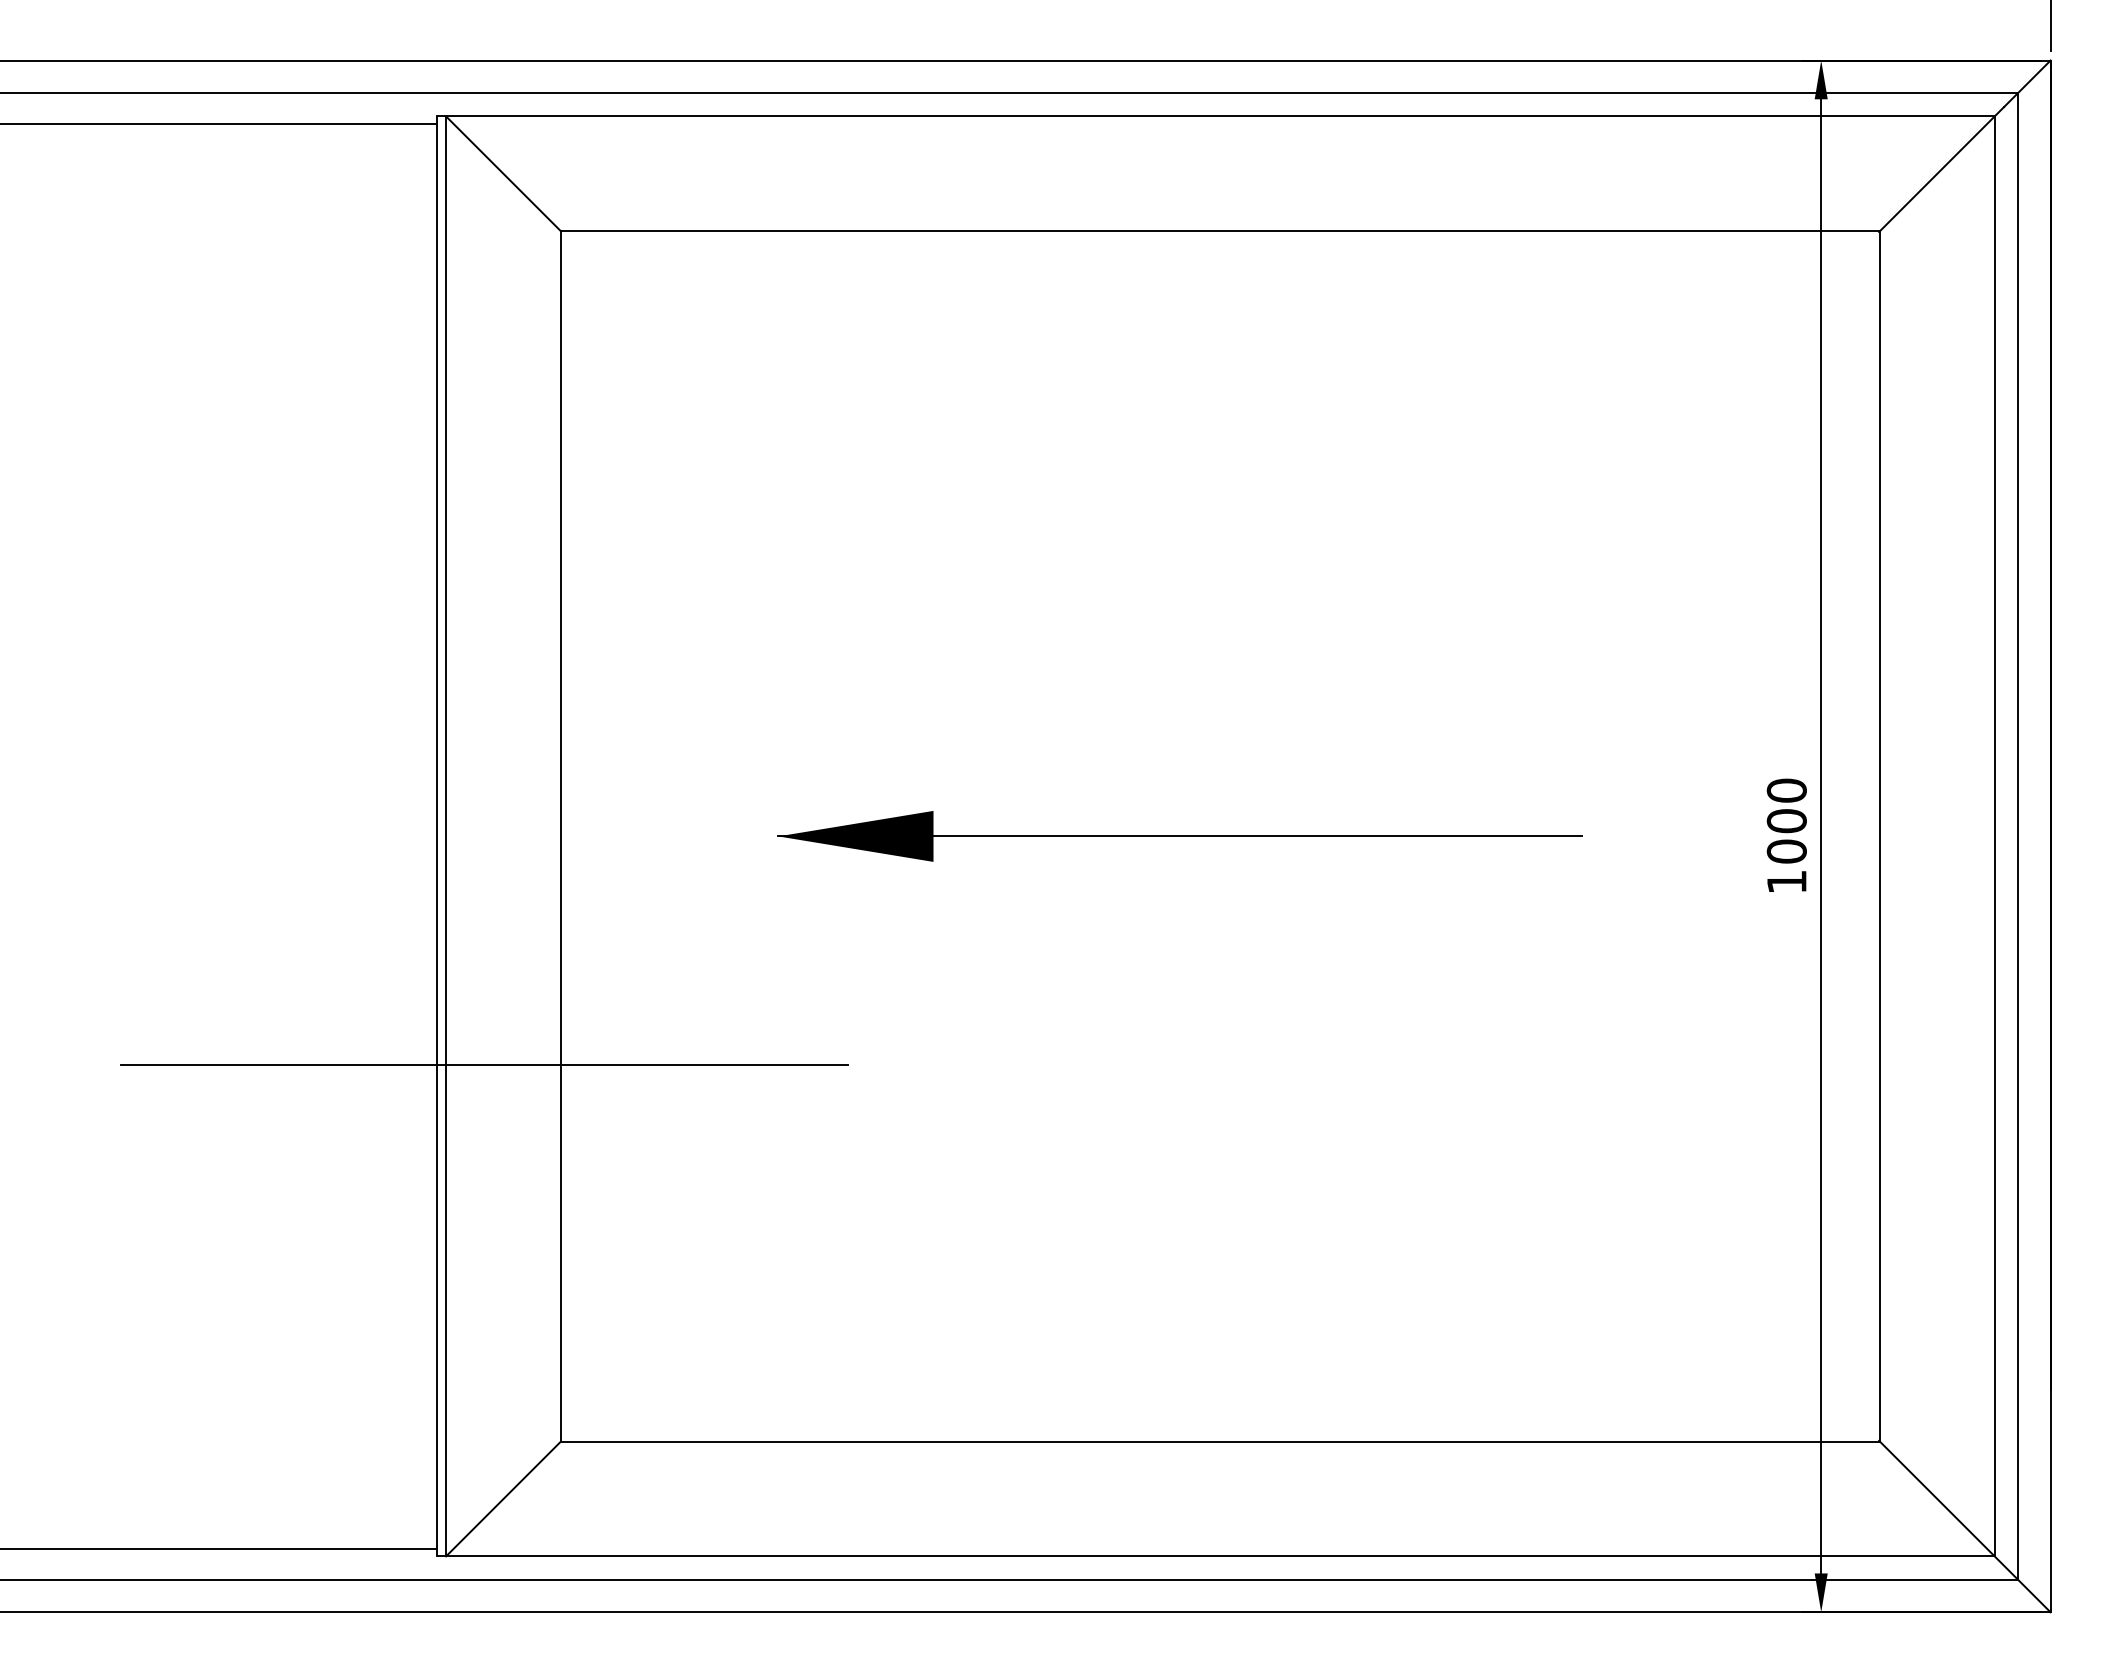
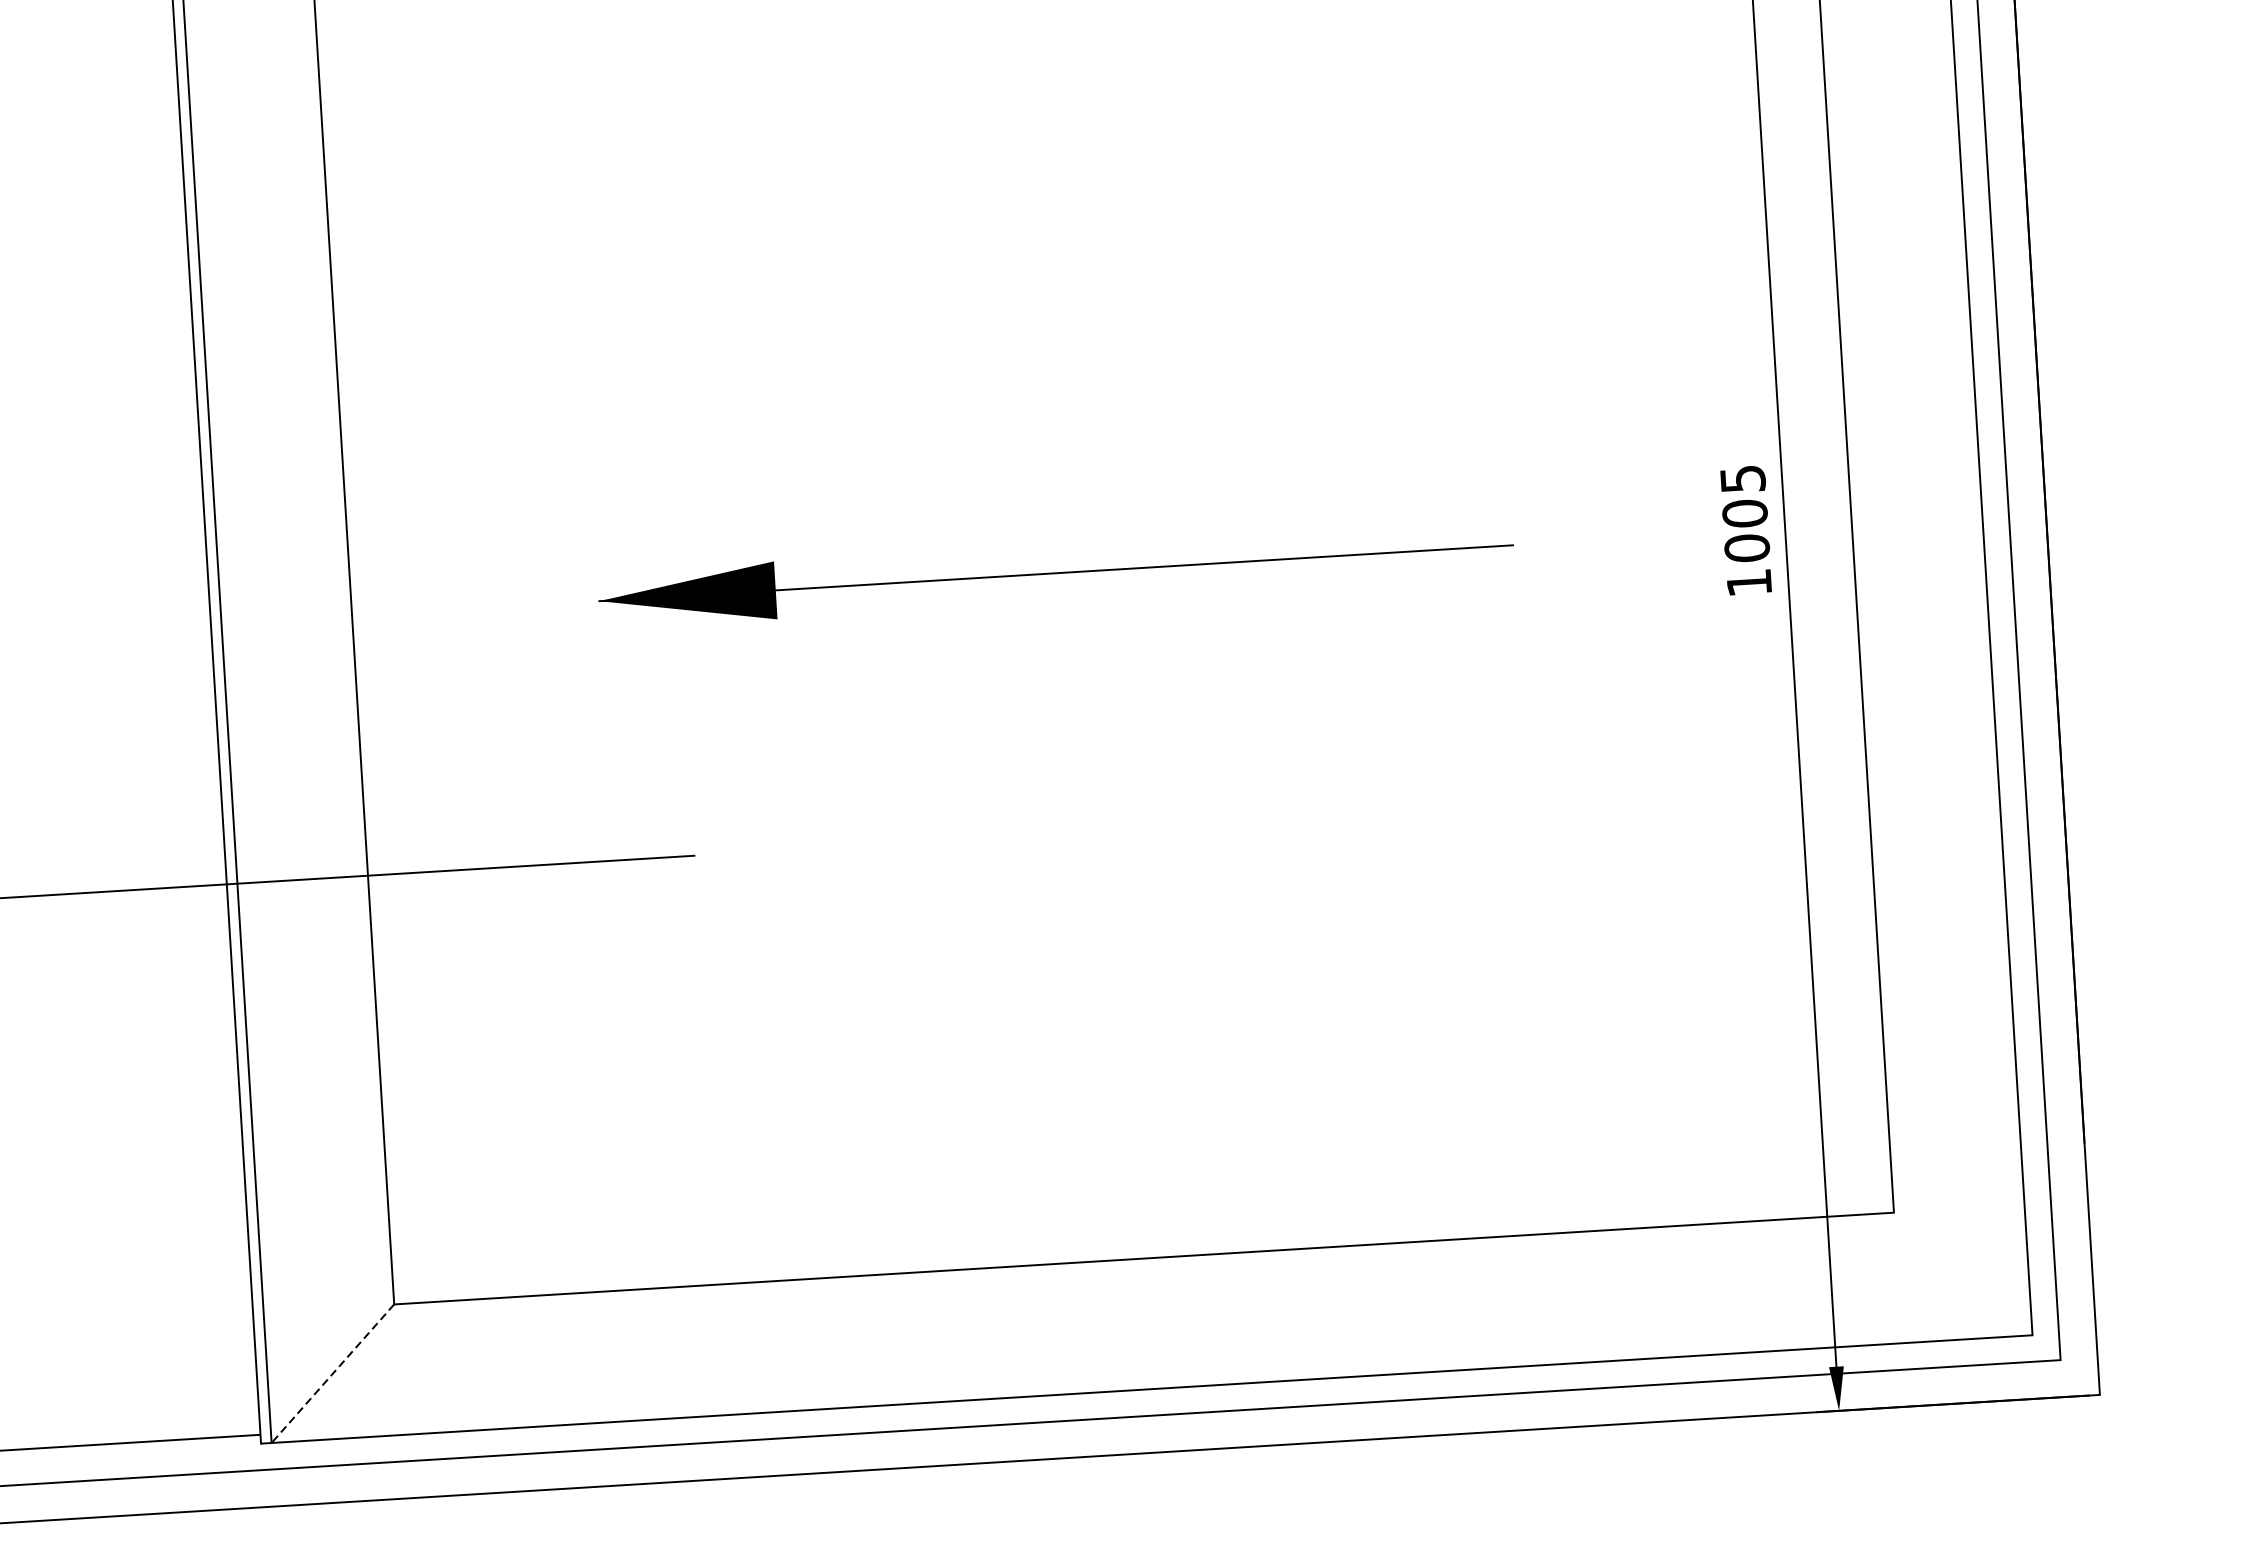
text: (1786, 790) -> (1742, 478), 1000 -> 1005
line: (503, 1499) -> (332, 1374), solid -> dashed
line: (1964, 1526) -> (1996, 1303), removed

